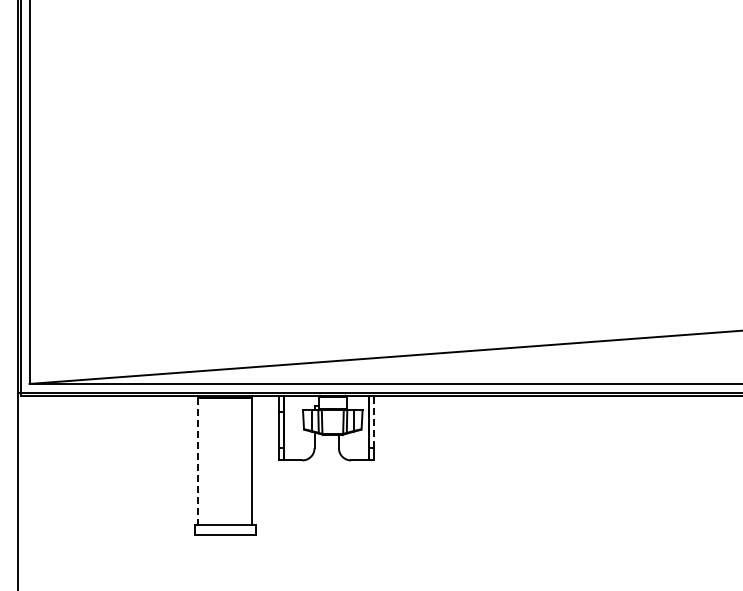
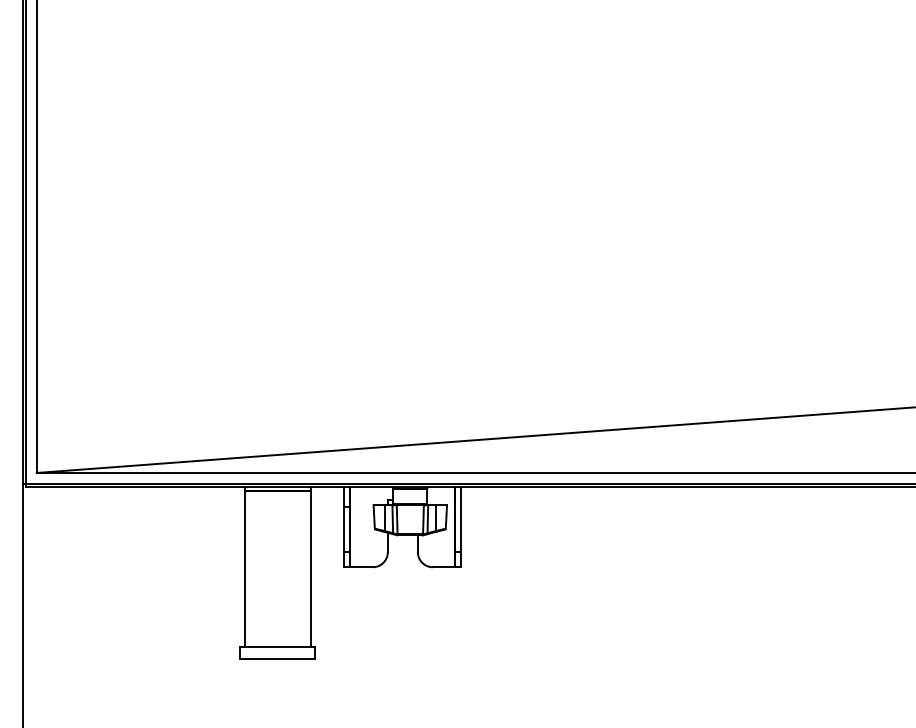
line: (374, 421) -> (461, 519), dashed -> solid
line: (198, 462) -> (244, 569), dashed -> solid

